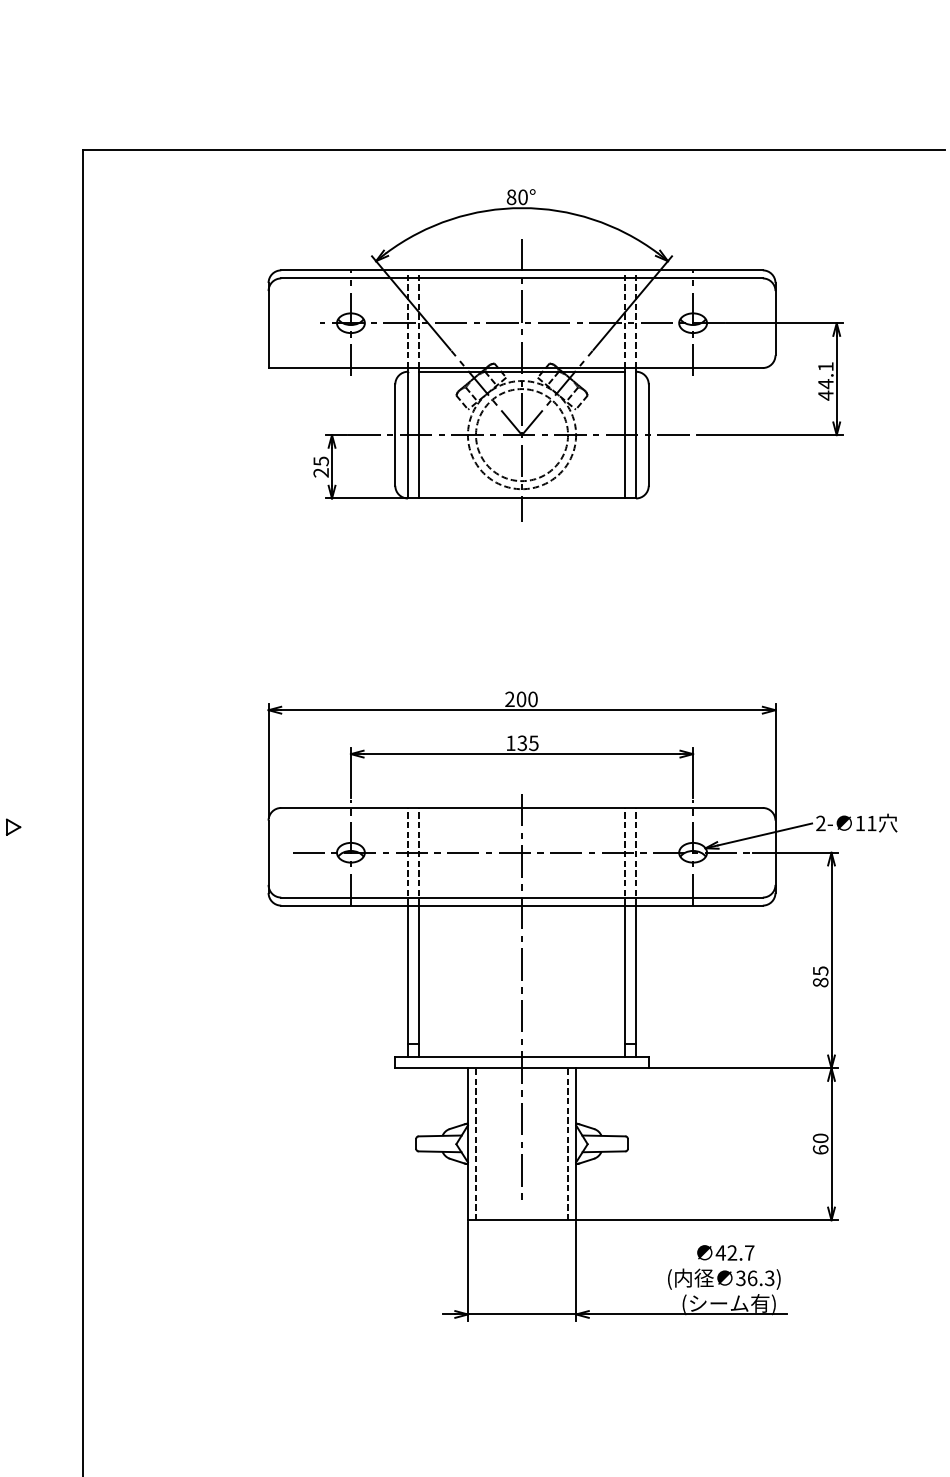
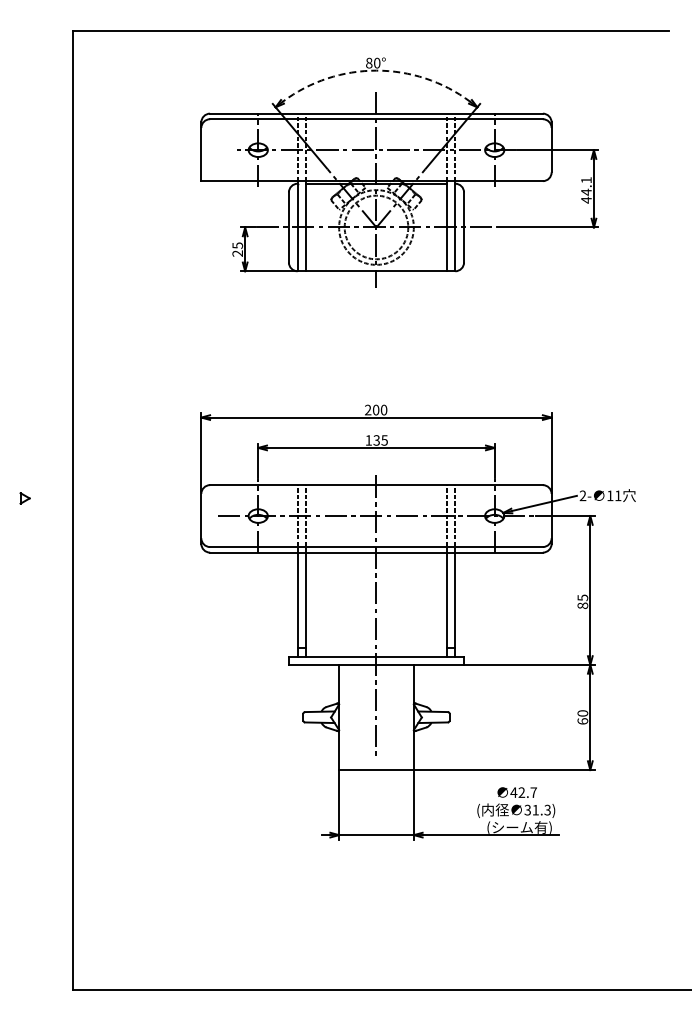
arc: (522, 207) -> (376, 70), solid -> dashed
line: (475, 1144) -> (344, 717), removed
line: (568, 1144) -> (408, 717), removed
text: (752, 1277) -> (535, 809), 36.3) -> 31.3)

